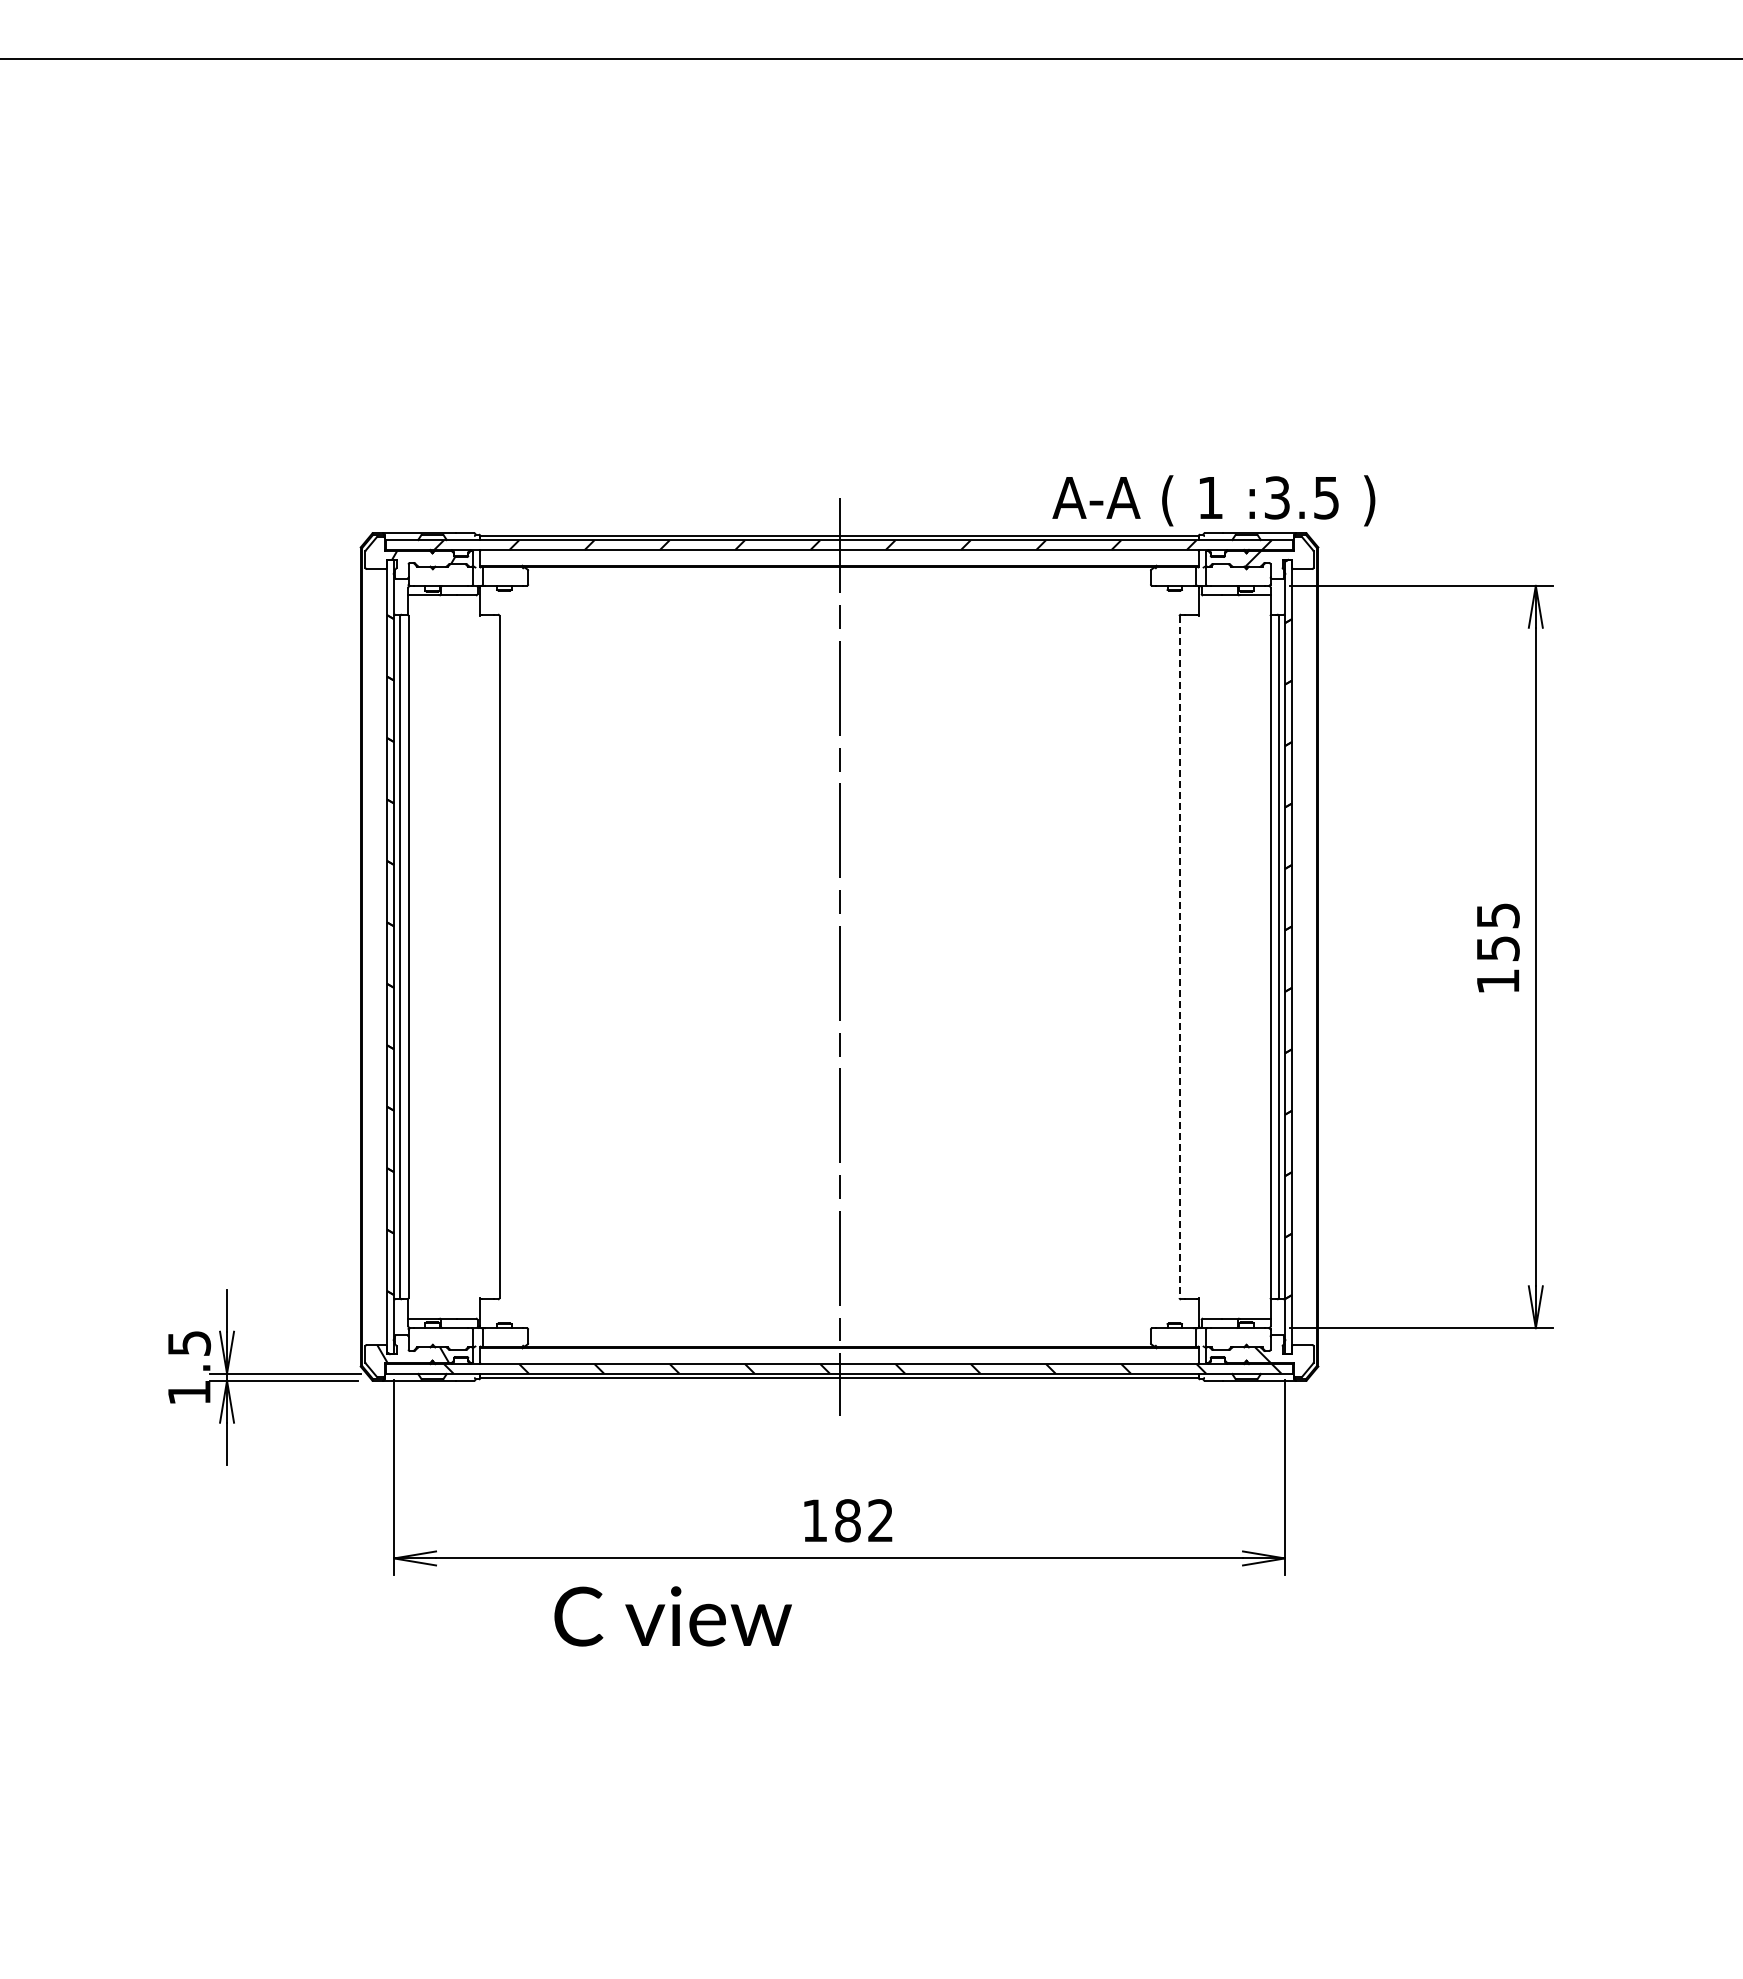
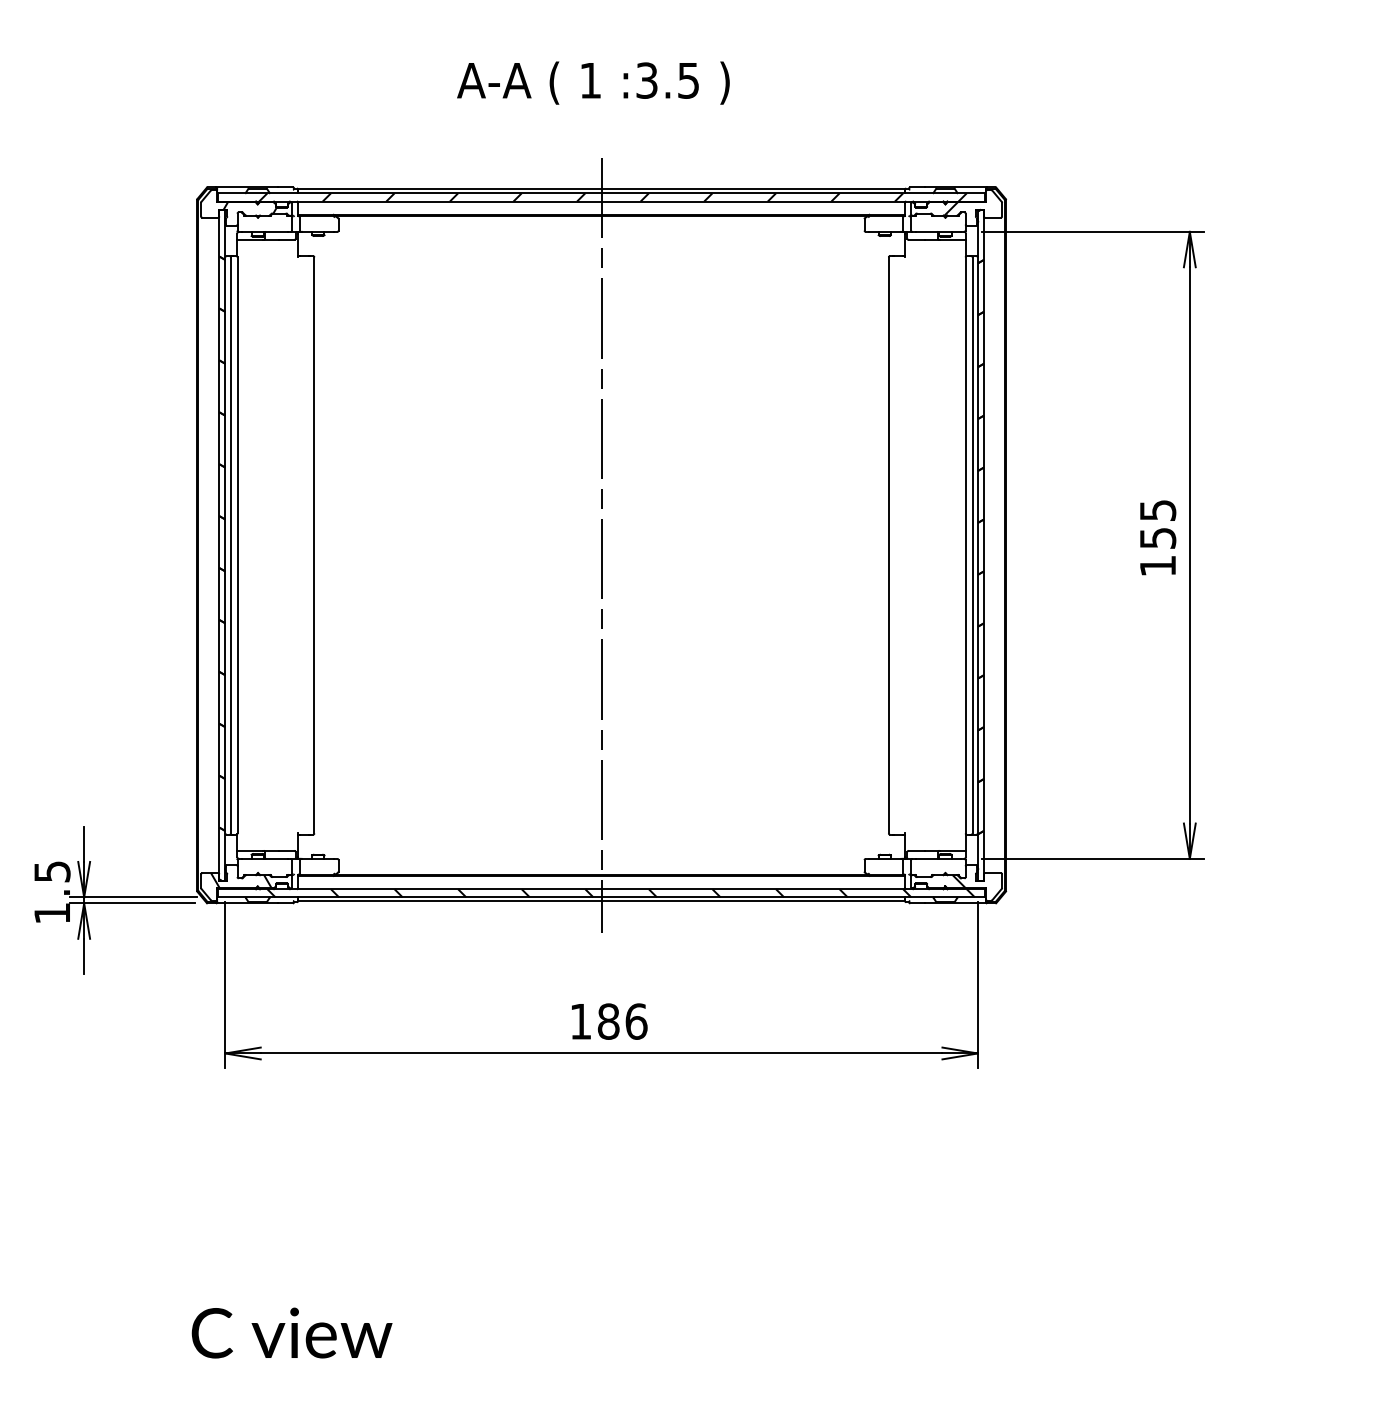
text: (1213, 500) -> (593, 82), moved
line: (1179, 957) -> (888, 545), dashed -> solid
text: (881, 1520) -> (637, 1021), 182 -> 186
text: (672, 1616) -> (291, 1333), moved

